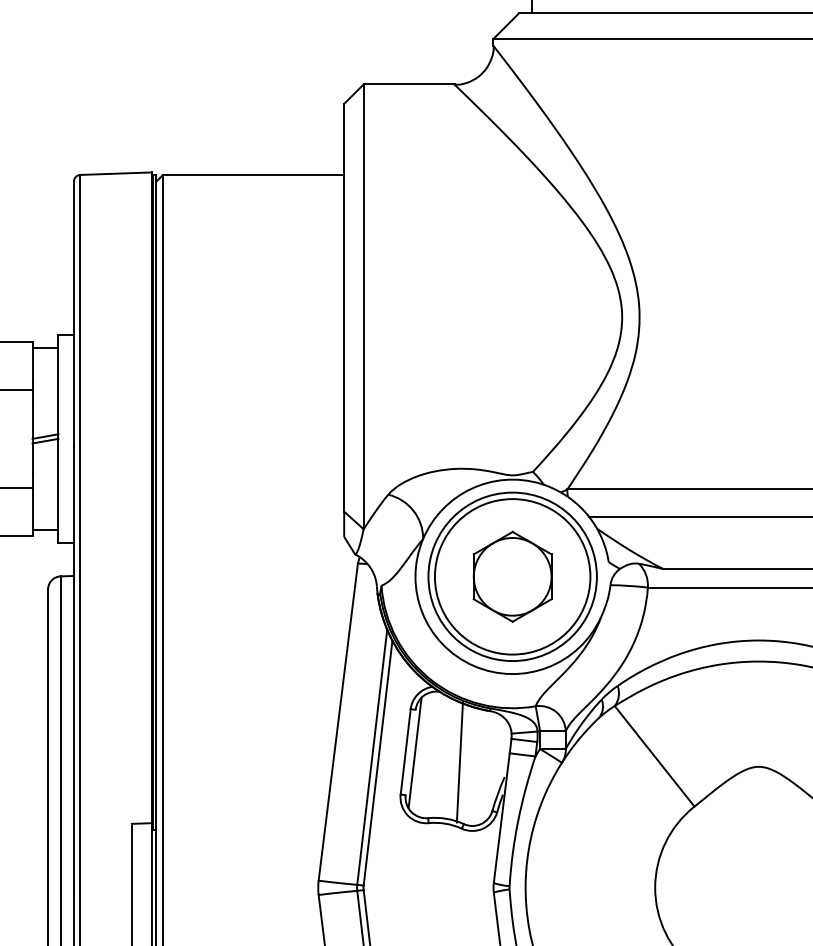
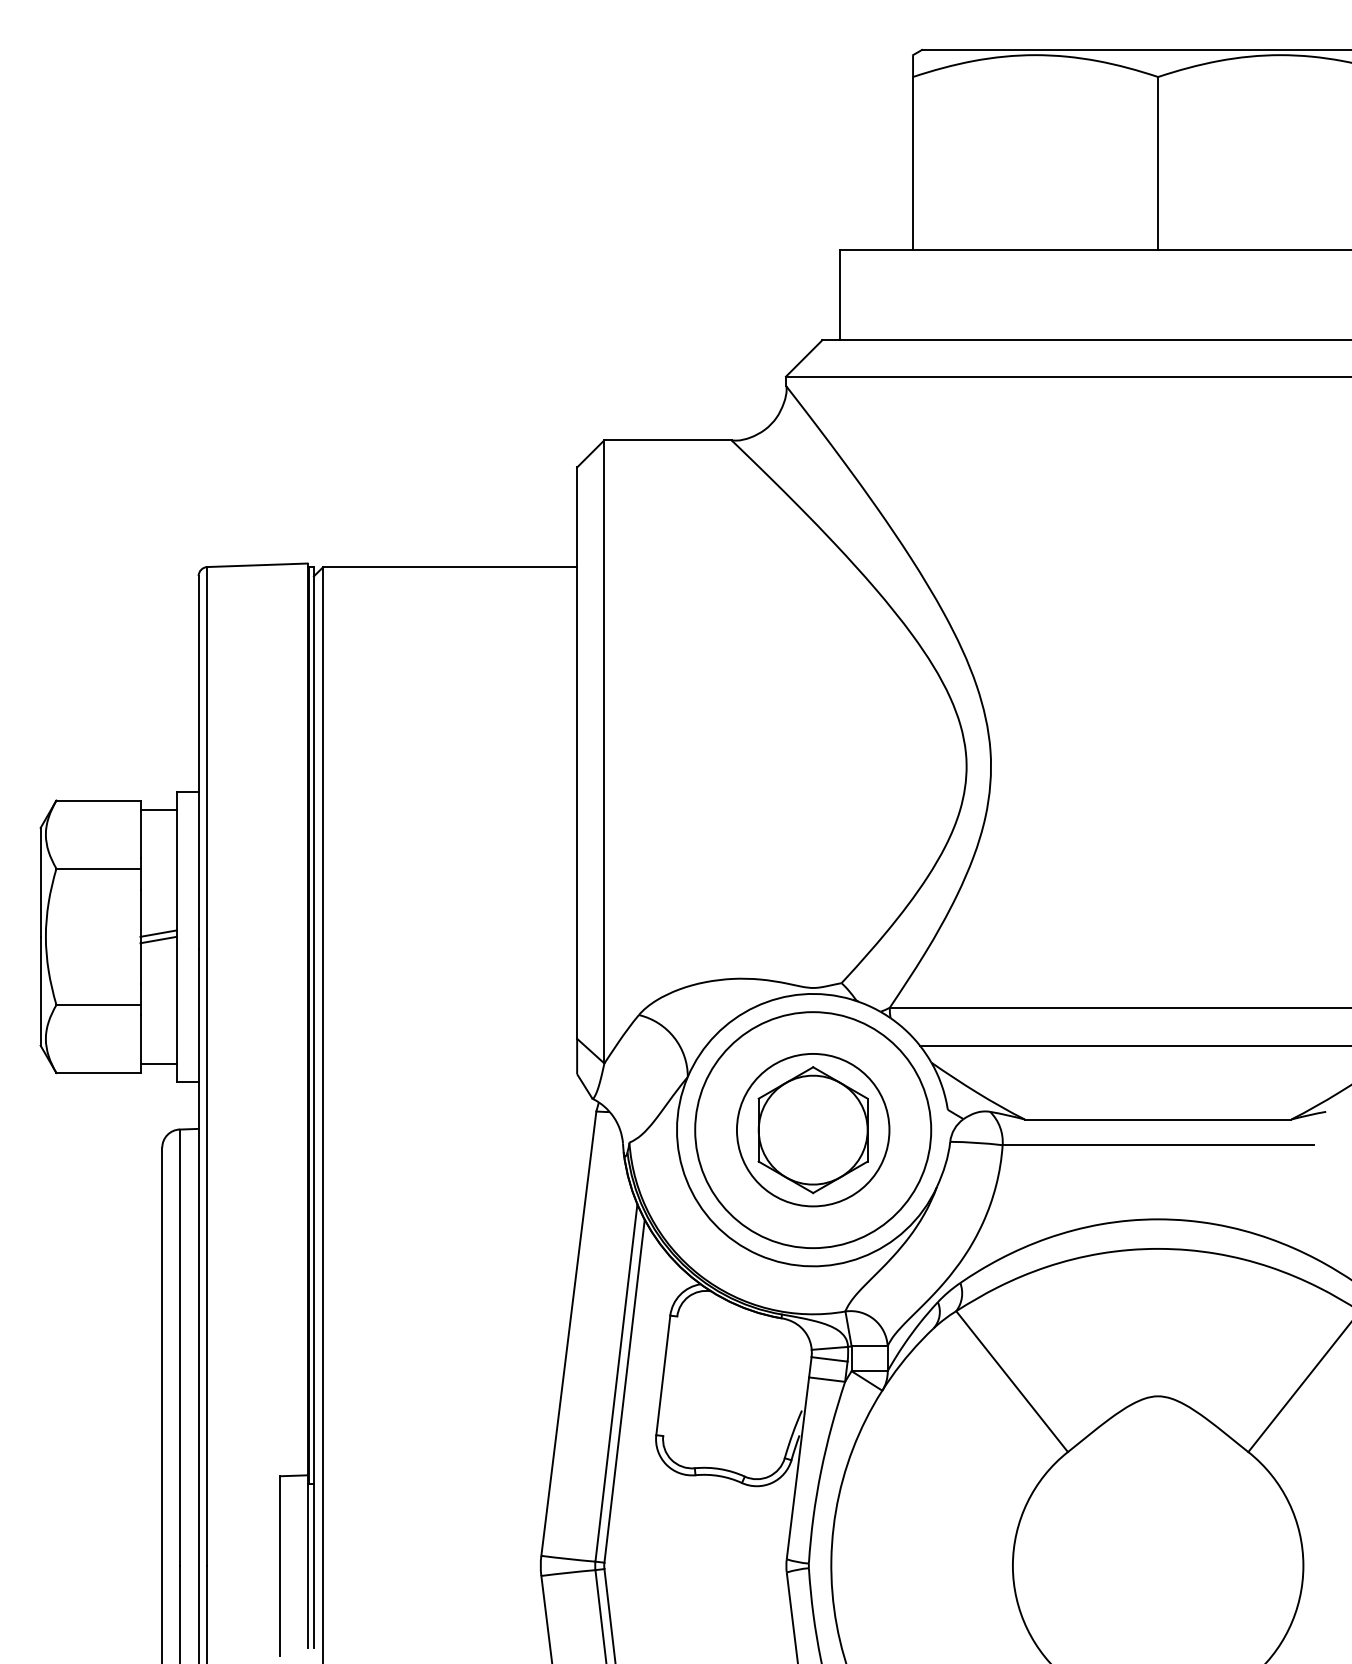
circle: (512, 577) -> (813, 1130), size x0.7
line: (415, 752) -> (676, 1376), removed
line: (460, 762) -> (739, 1390), removed

